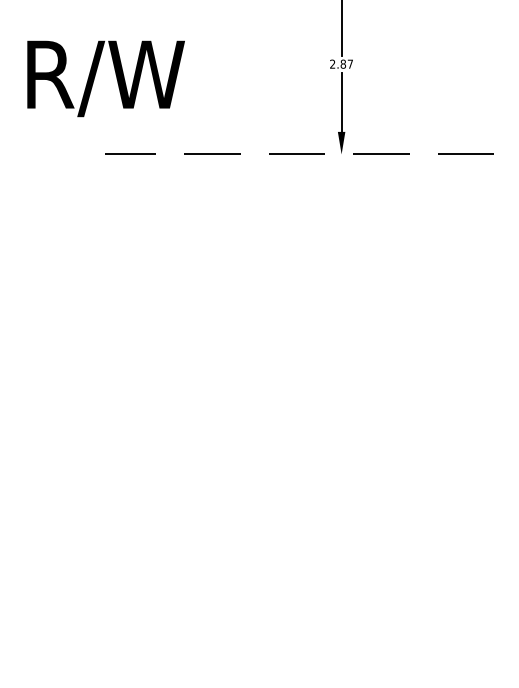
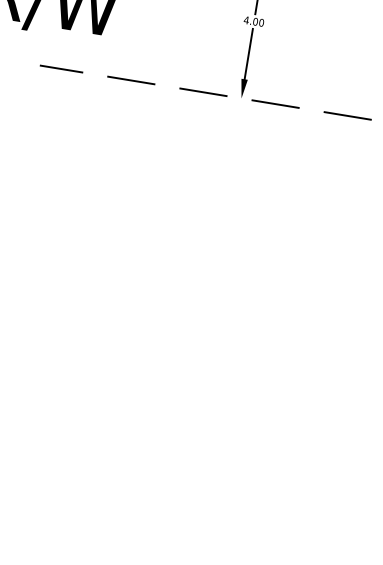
text: (341, 63) -> (254, 20), 2.87 -> 4.00

